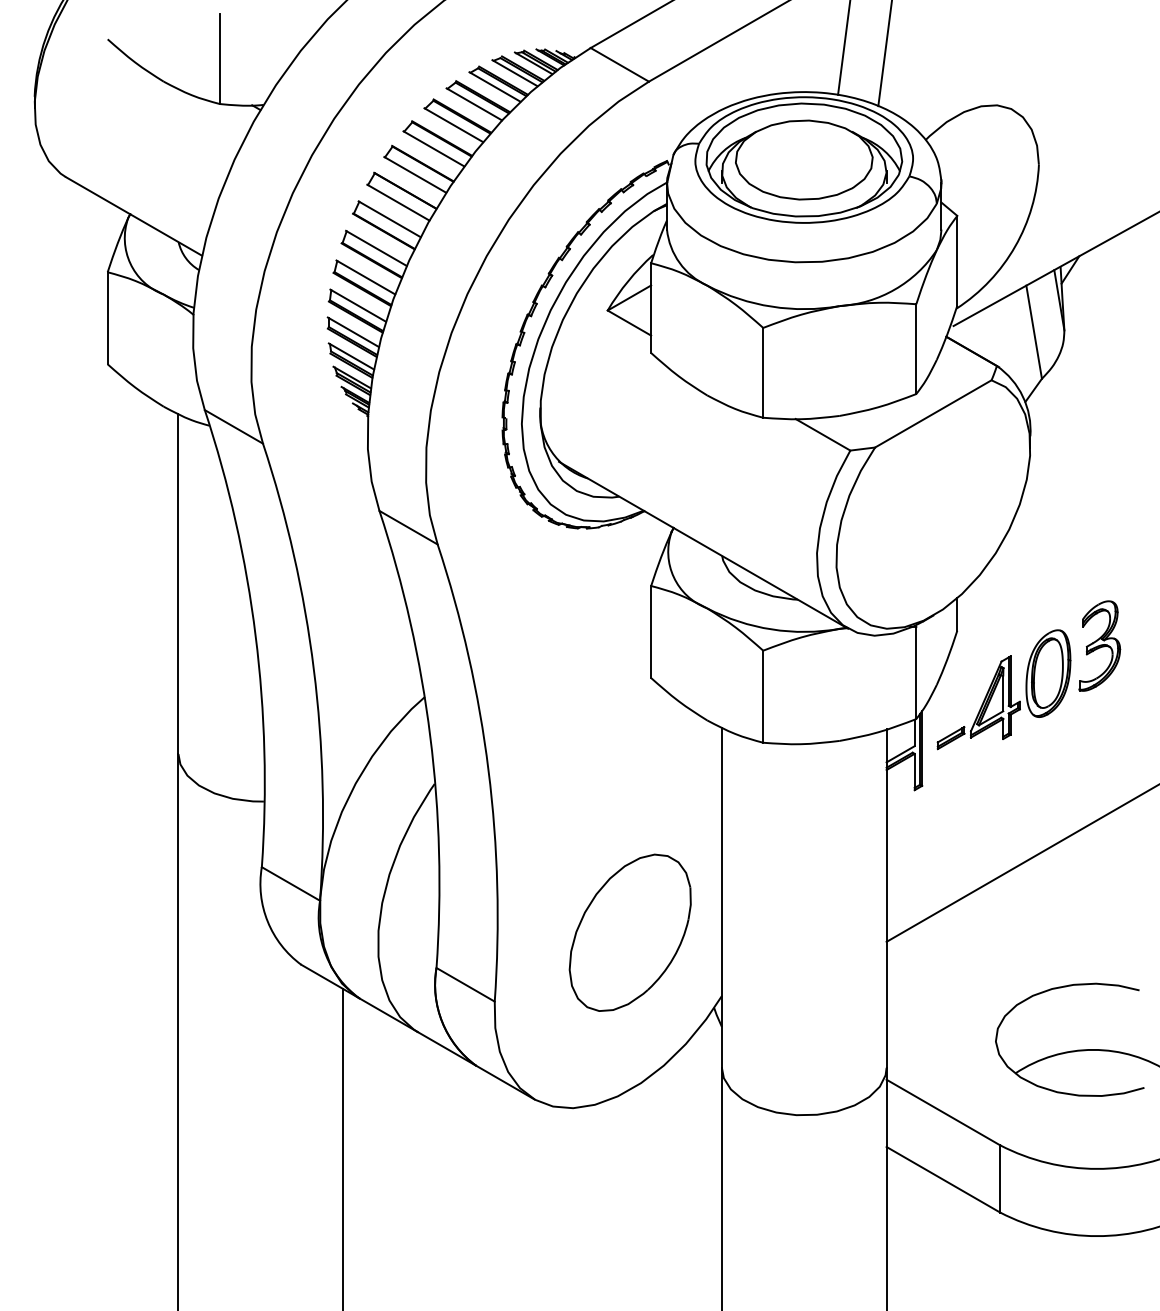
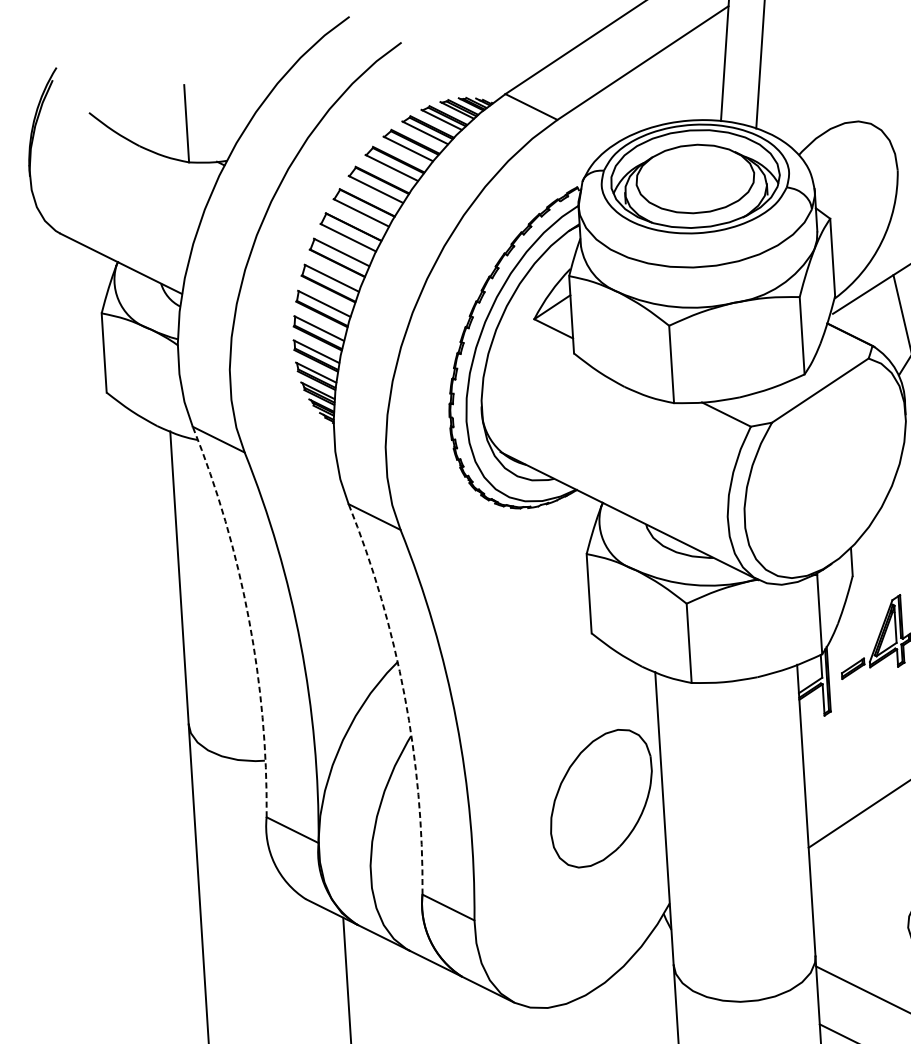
arc: (255, 635) -> (248, 618), solid -> dashed
arc: (430, 736) -> (404, 695), solid -> dashed
part: (629, 932) -> (600, 798), moved

